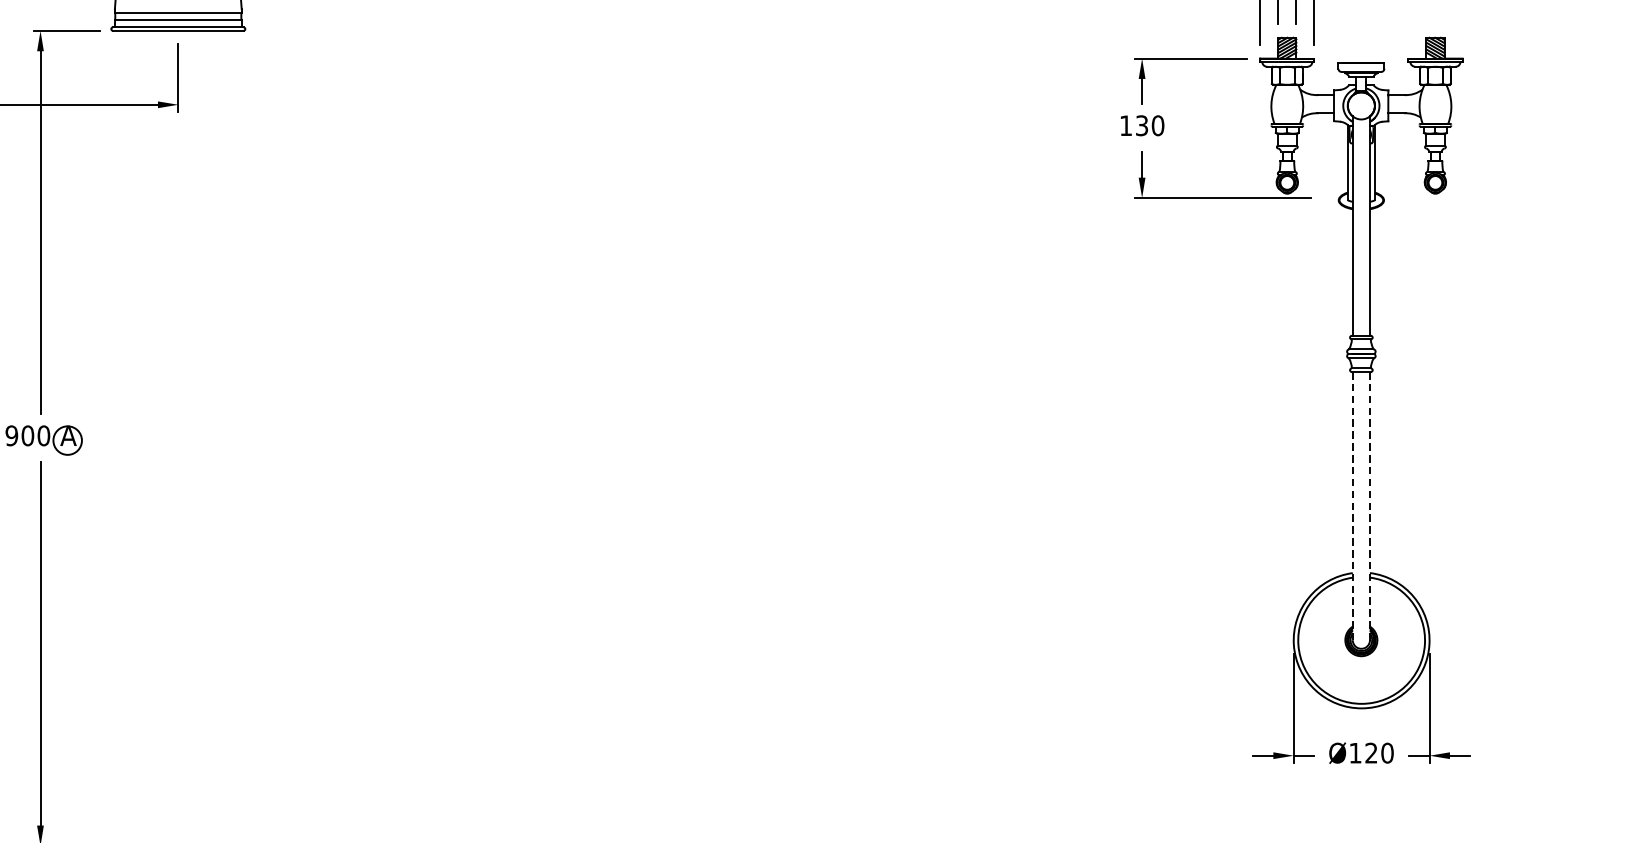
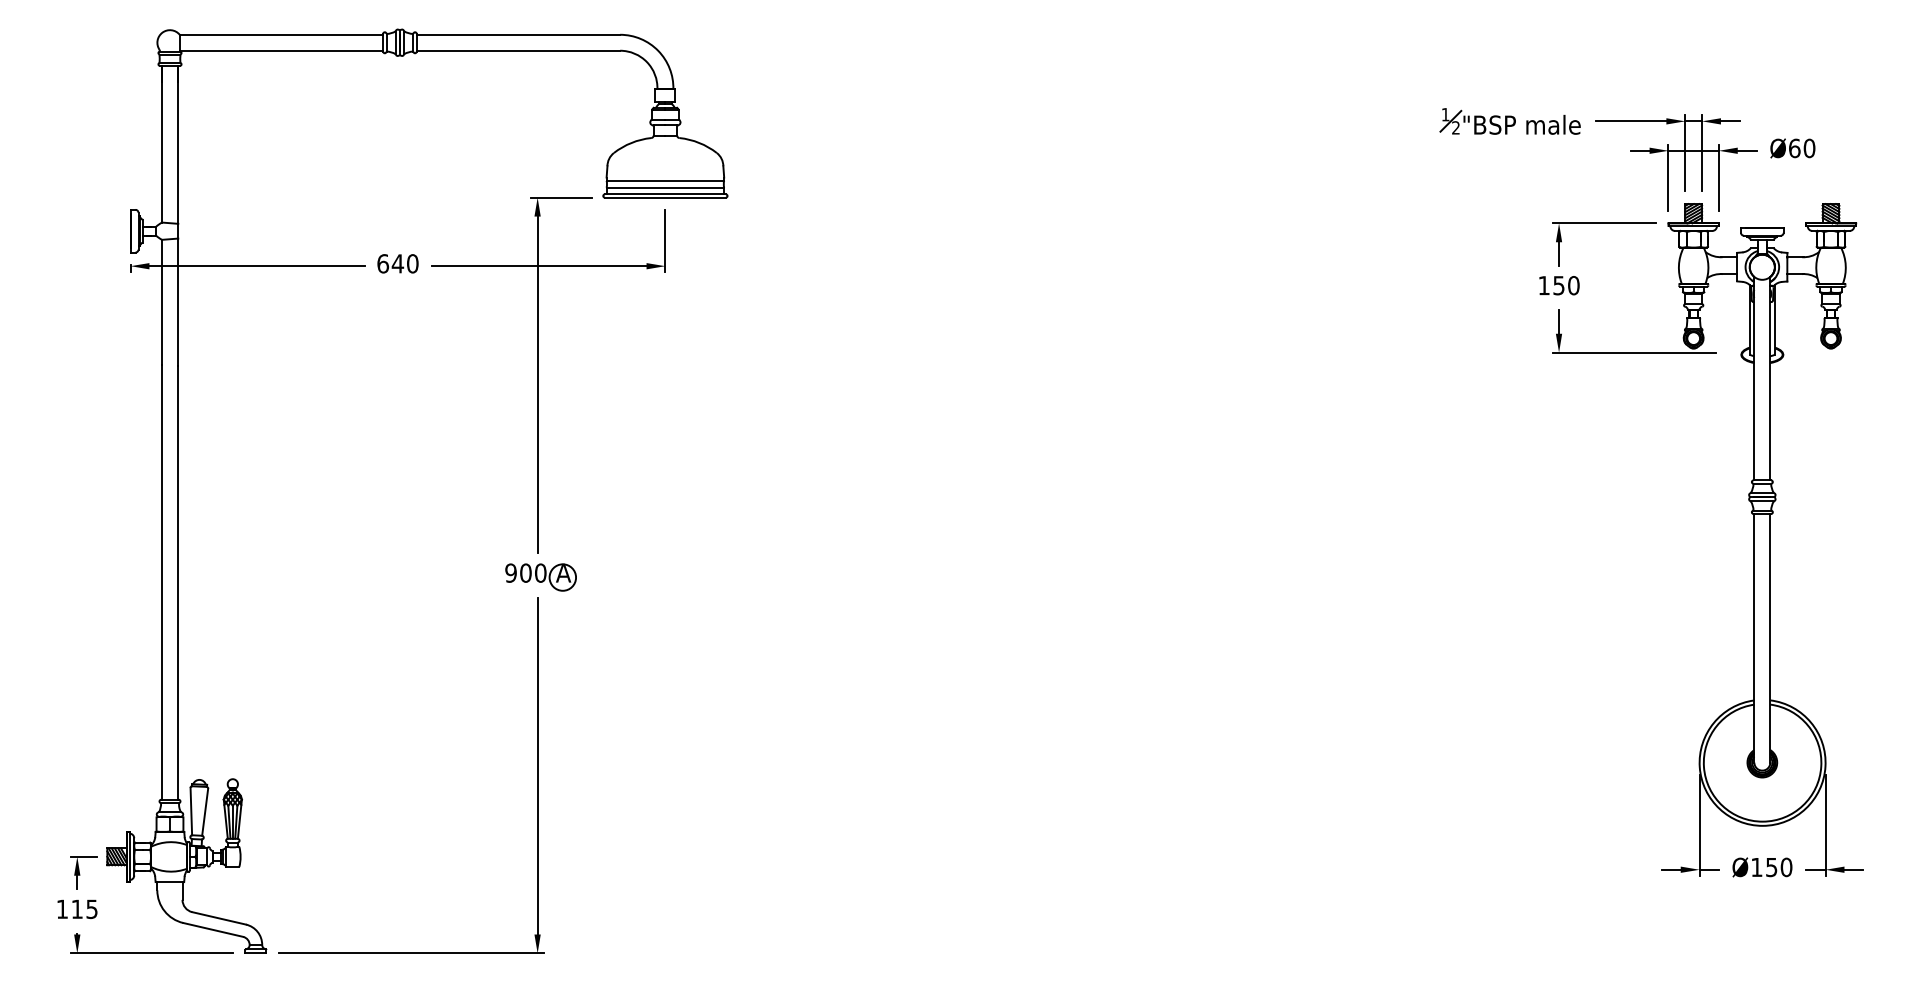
text: (1142, 124) -> (1559, 284), 130 -> 150
line: (1352, 506) -> (1754, 638), dashed -> solid
line: (1370, 506) -> (1770, 638), dashed -> solid
text: (1371, 753) -> (1771, 867), Ø120 -> Ø150

